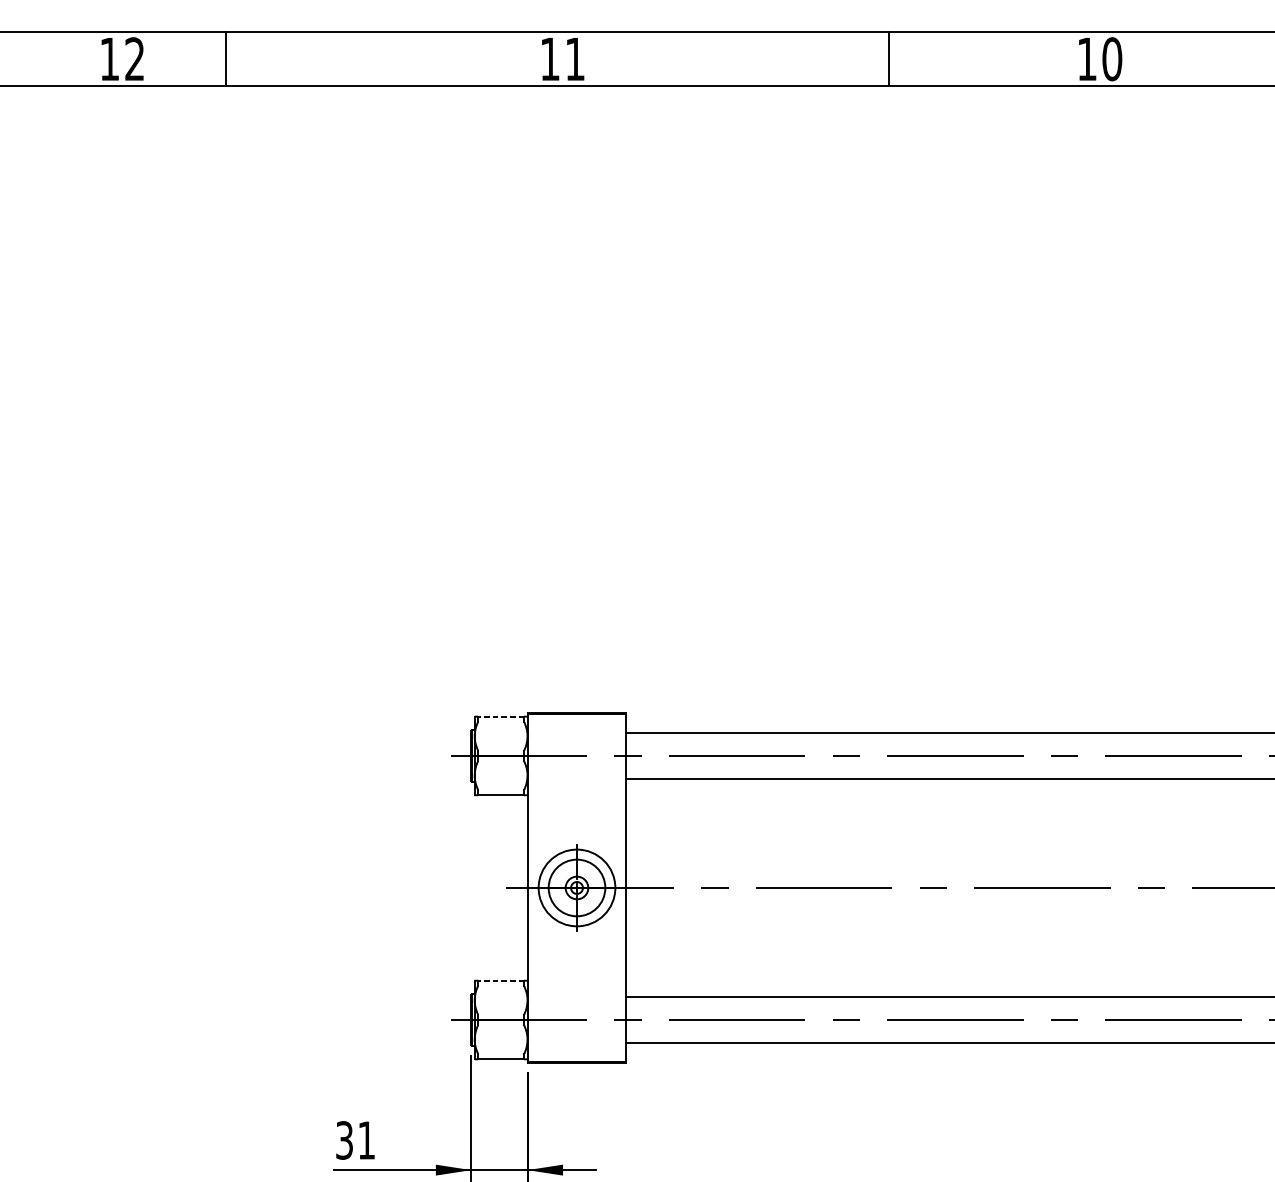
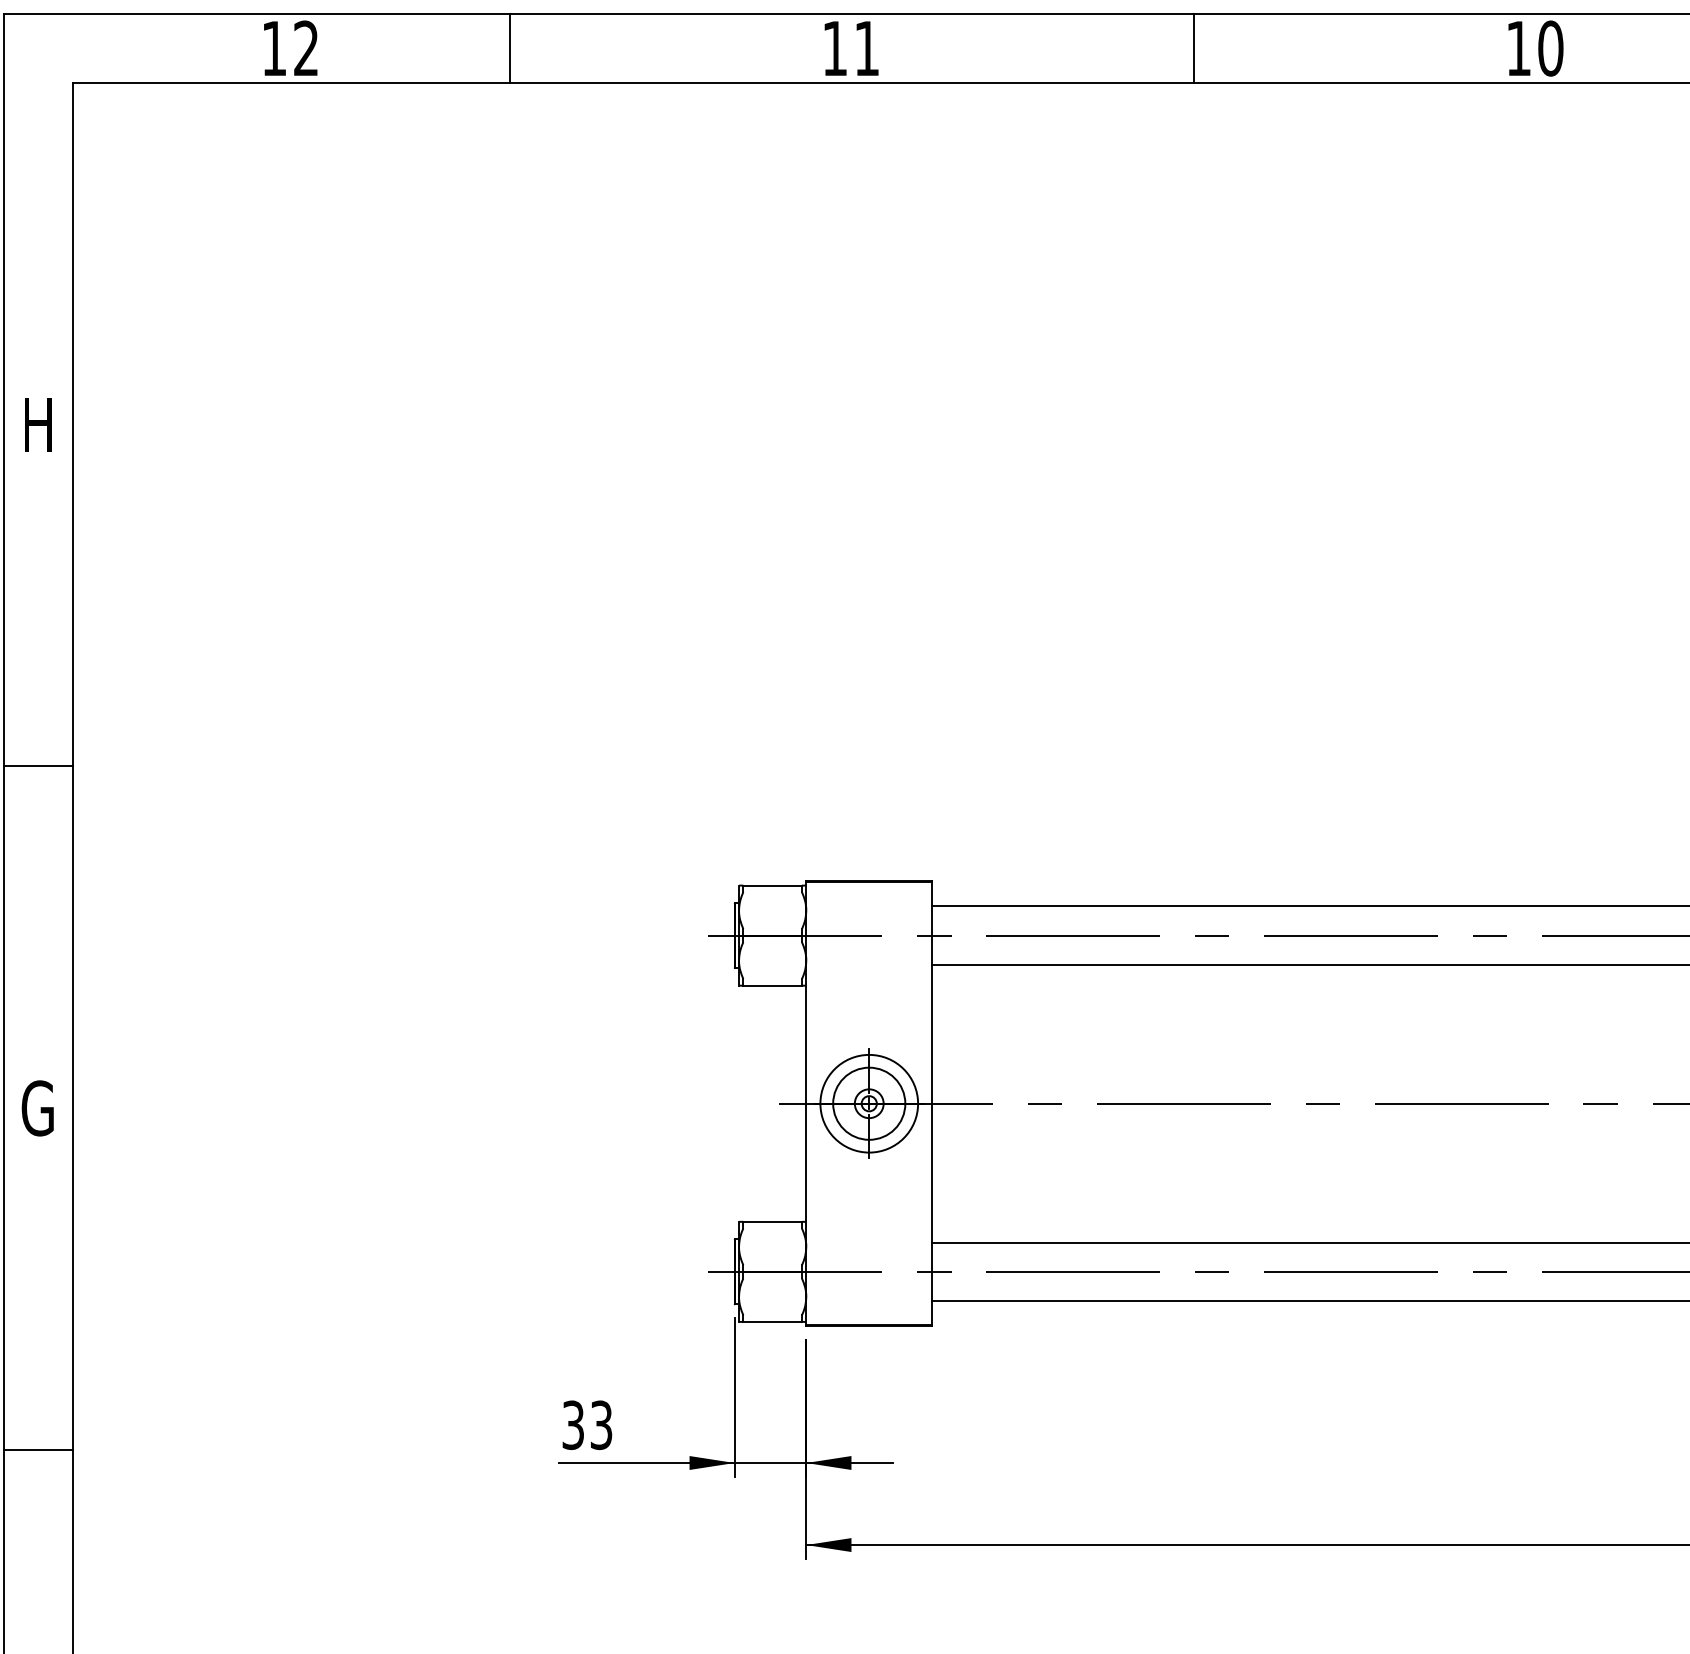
line: (226, 59) -> (510, 48), moved
line: (889, 59) -> (1194, 48), moved
line: (501, 716) -> (772, 885), dashed -> solid
line: (501, 980) -> (772, 1221), dashed -> solid
text: (366, 1140) -> (601, 1425), 31 -> 33

